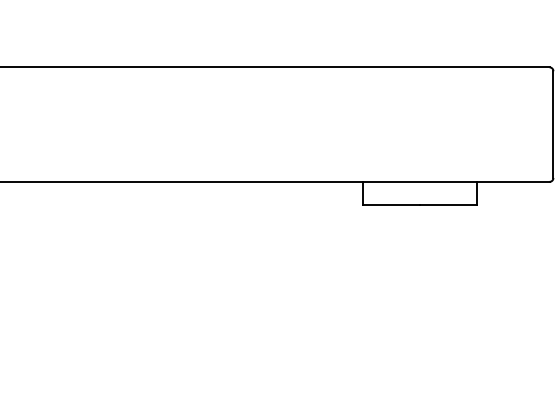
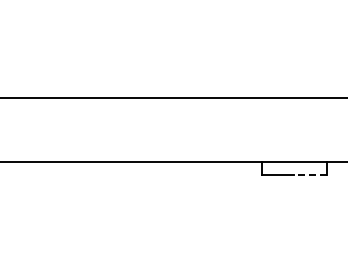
line: (446, 205) -> (309, 175), solid -> dashed

